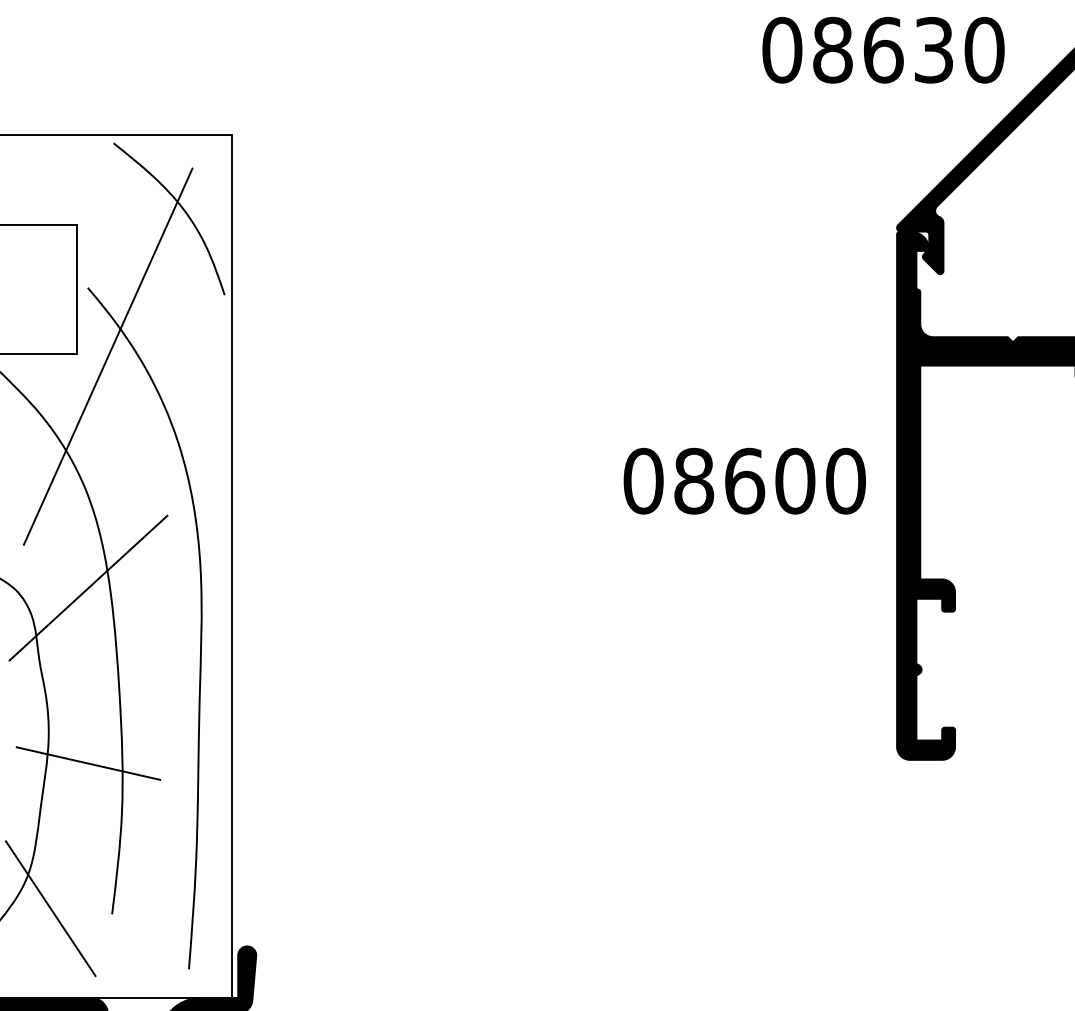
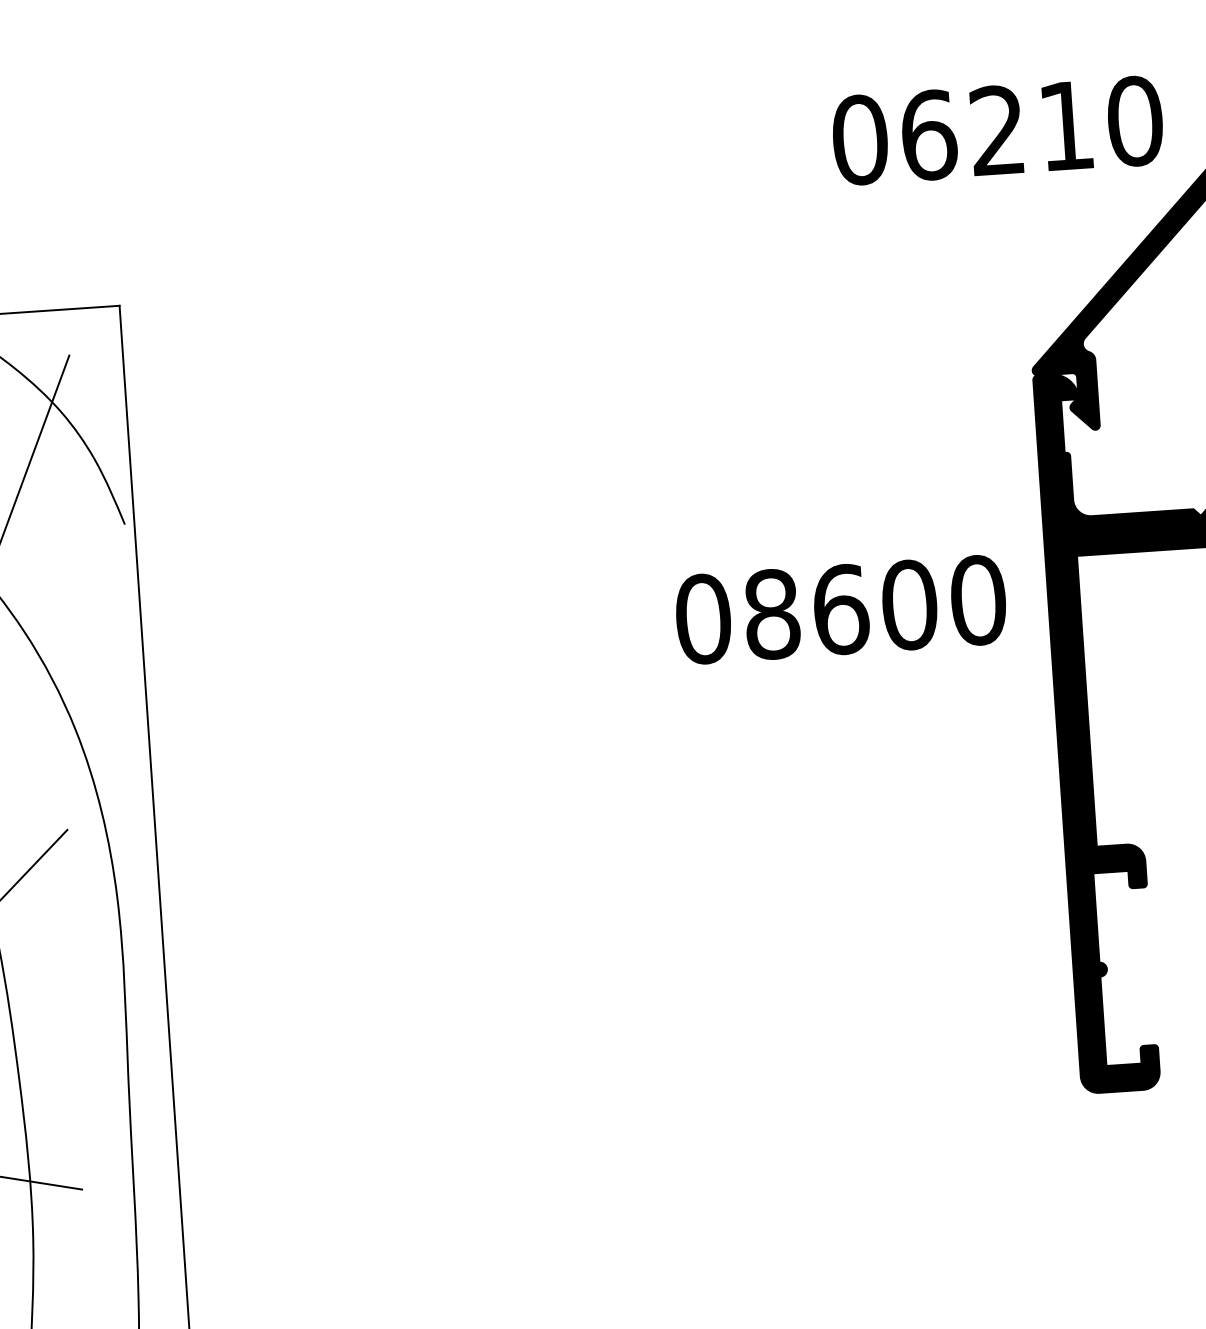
text: (882, 49) -> (996, 129), 08630 -> 06210
text: (744, 480) -> (840, 608), moved

